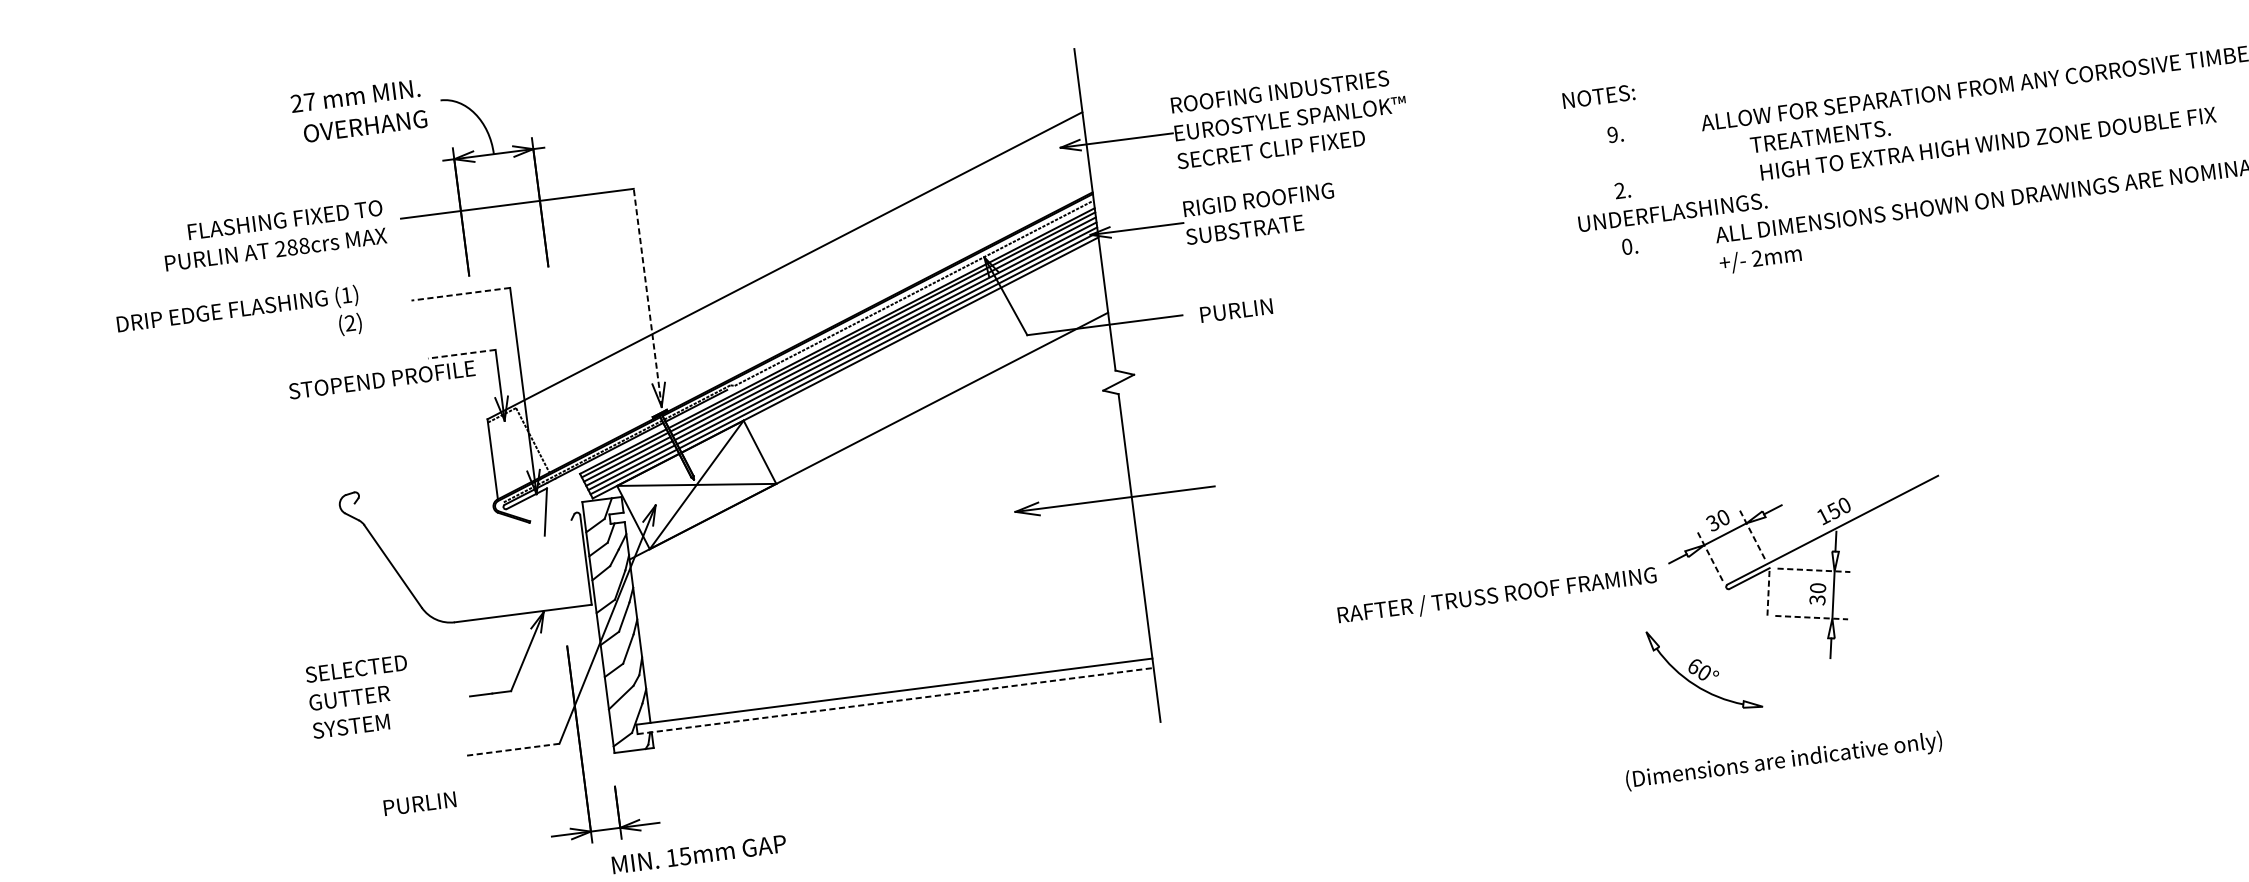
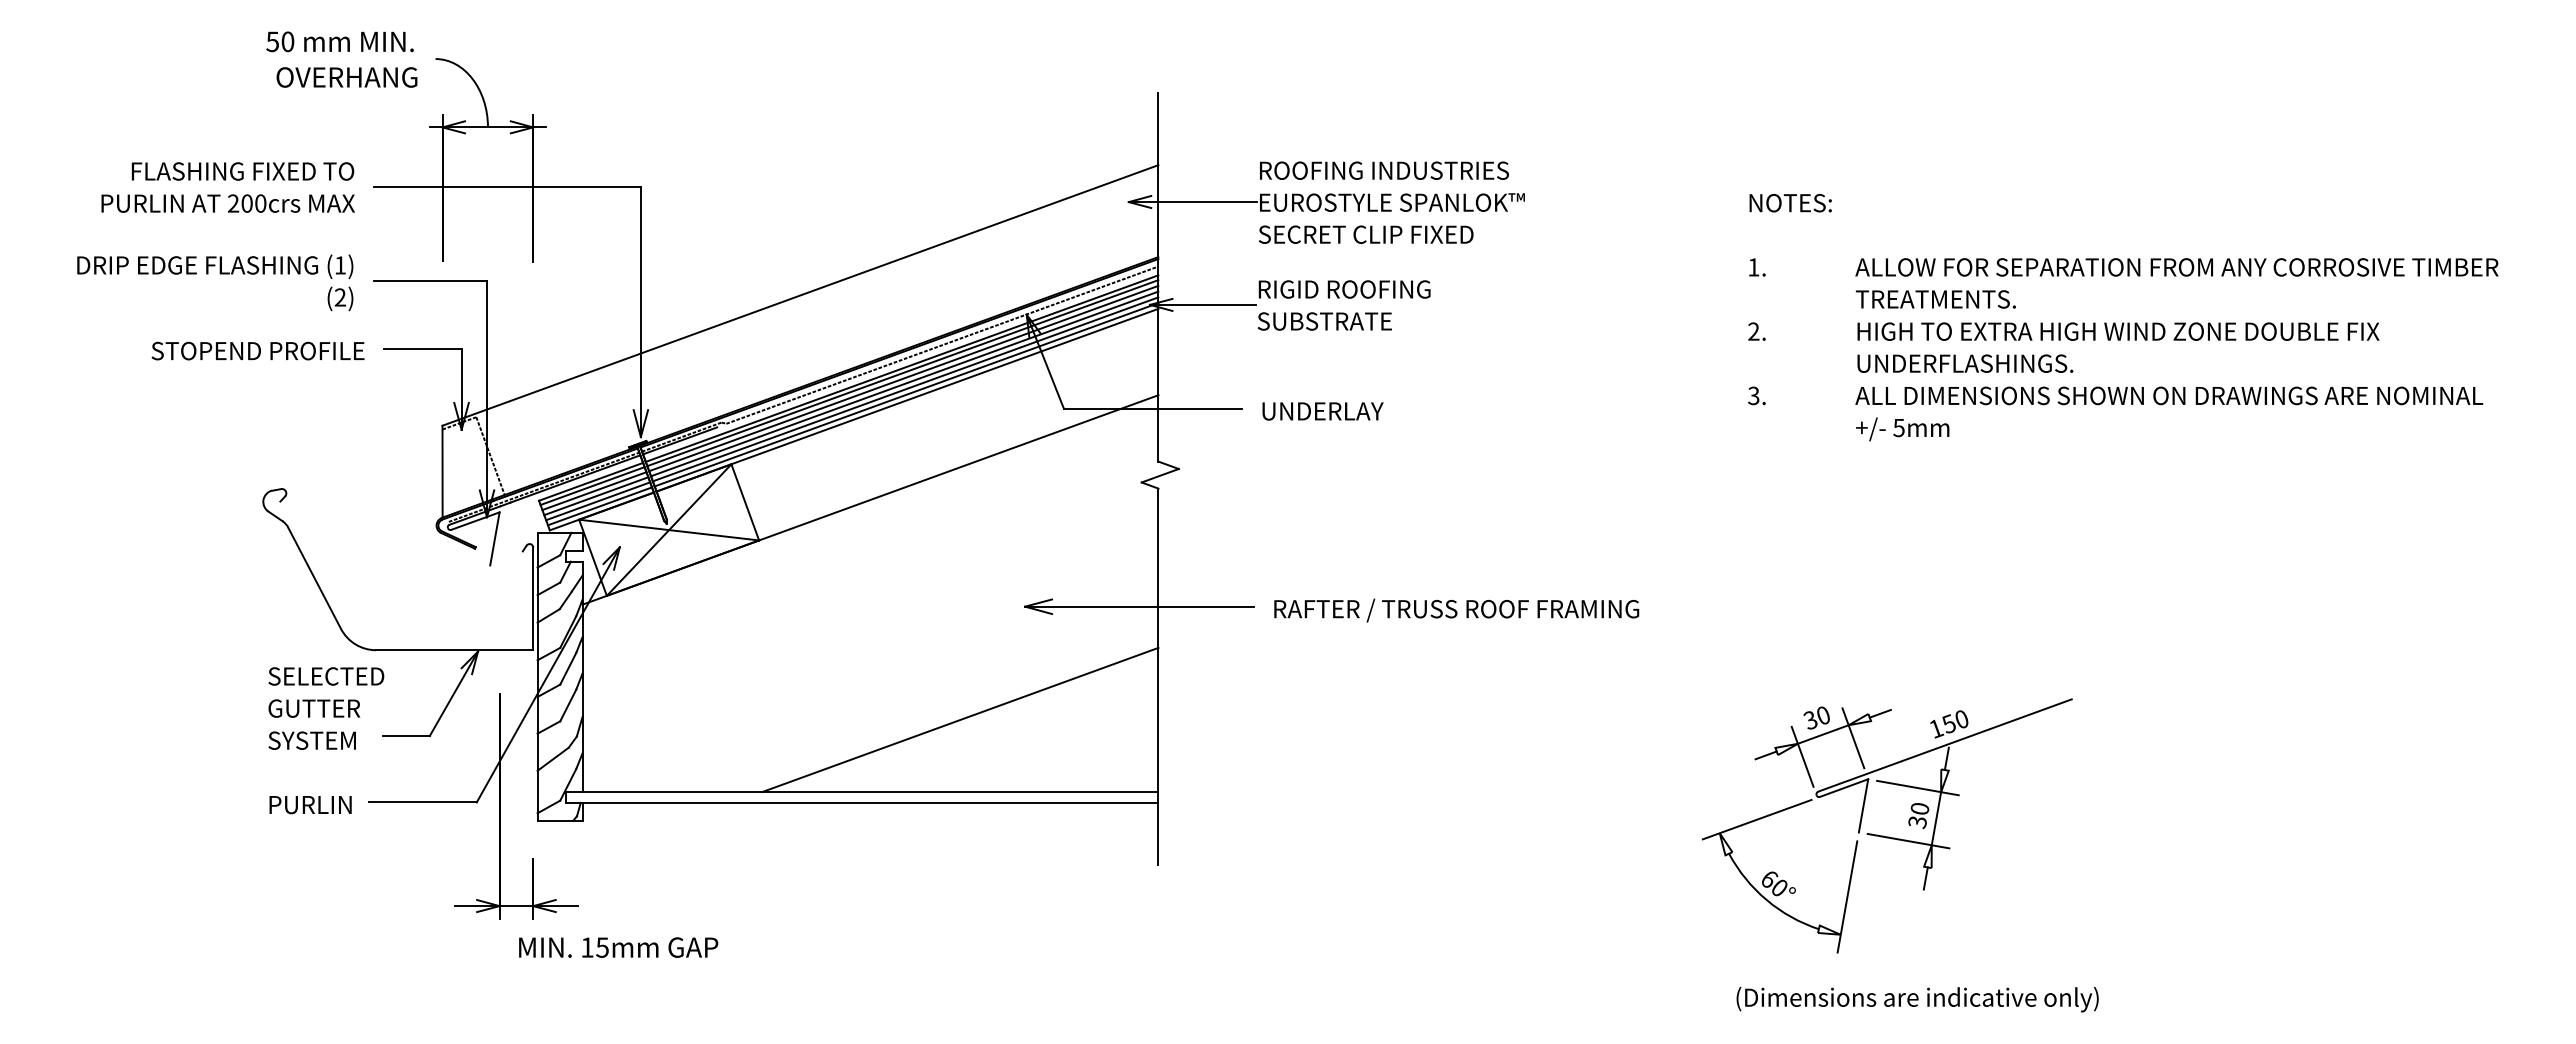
text: (1598, 96) -> (1790, 203), moved
text: (303, 102) -> (280, 41), 27 -> 50
text: (1612, 134) -> (1753, 267), 9. -> 1.
text: (1820, 136) -> (1935, 299), moved
text: (1988, 143) -> (2118, 331), moved
text: (1672, 212) -> (1965, 363), moved
text: (297, 246) -> (253, 203), 288crs -> 200crs
text: (1626, 246) -> (1753, 395), 0. -> 3.
text: (1756, 258) -> (1898, 427), 2mm -> 5mm
line: (460, 294) -> (430, 280), dashed -> solid
line: (647, 297) -> (640, 311), dashed -> solid
text: (1252, 308) -> (1322, 411), PURLIN -> UNDERLAY
text: (239, 324) -> (215, 282), moved
line: (461, 354) -> (422, 348), dashed -> solid
text: (381, 379) -> (257, 350), moved
line: (1752, 534) -> (1853, 738), dashed -> solid
line: (1709, 555) -> (1802, 756), dashed -> solid
line: (1814, 570) -> (1918, 788), dashed -> solid
line: (1768, 591) -> (1863, 805), dashed -> solid
text: (1497, 596) -> (1456, 610), moved
line: (1676, 615) -> (1756, 819), added
line: (971, 617) -> (960, 719), added
line: (1812, 617) -> (1909, 841), dashed -> solid
line: (1764, 672) -> (1847, 896), added
text: (360, 696) -> (326, 708), moved
line: (895, 700) -> (862, 802), dashed -> solid
line: (512, 749) -> (422, 802), dashed -> solid
text: (1784, 761) -> (1917, 999), moved
text: (419, 804) -> (310, 805), moved

